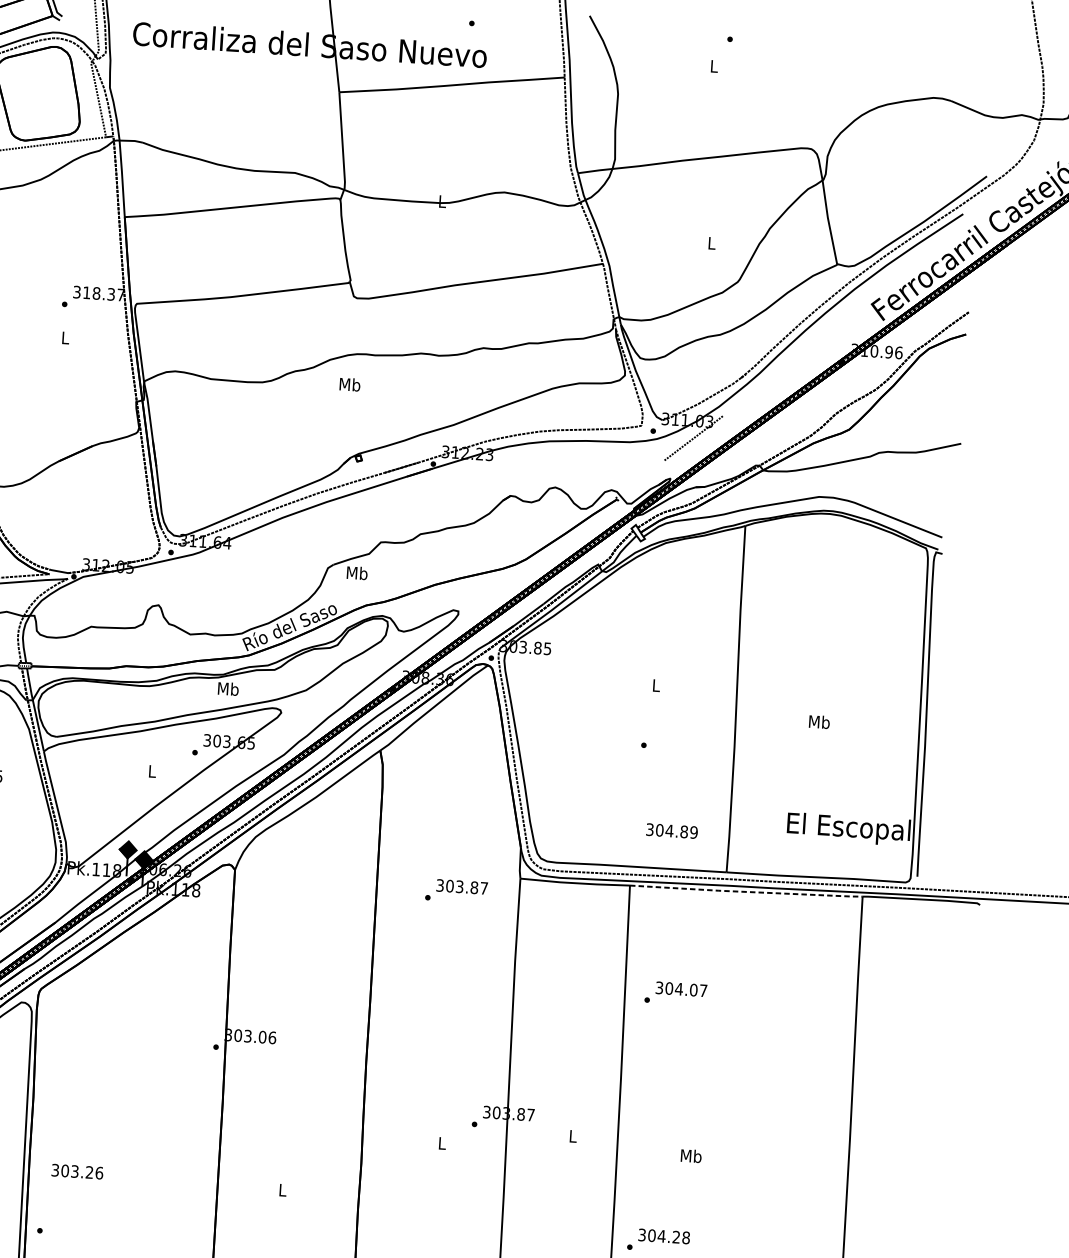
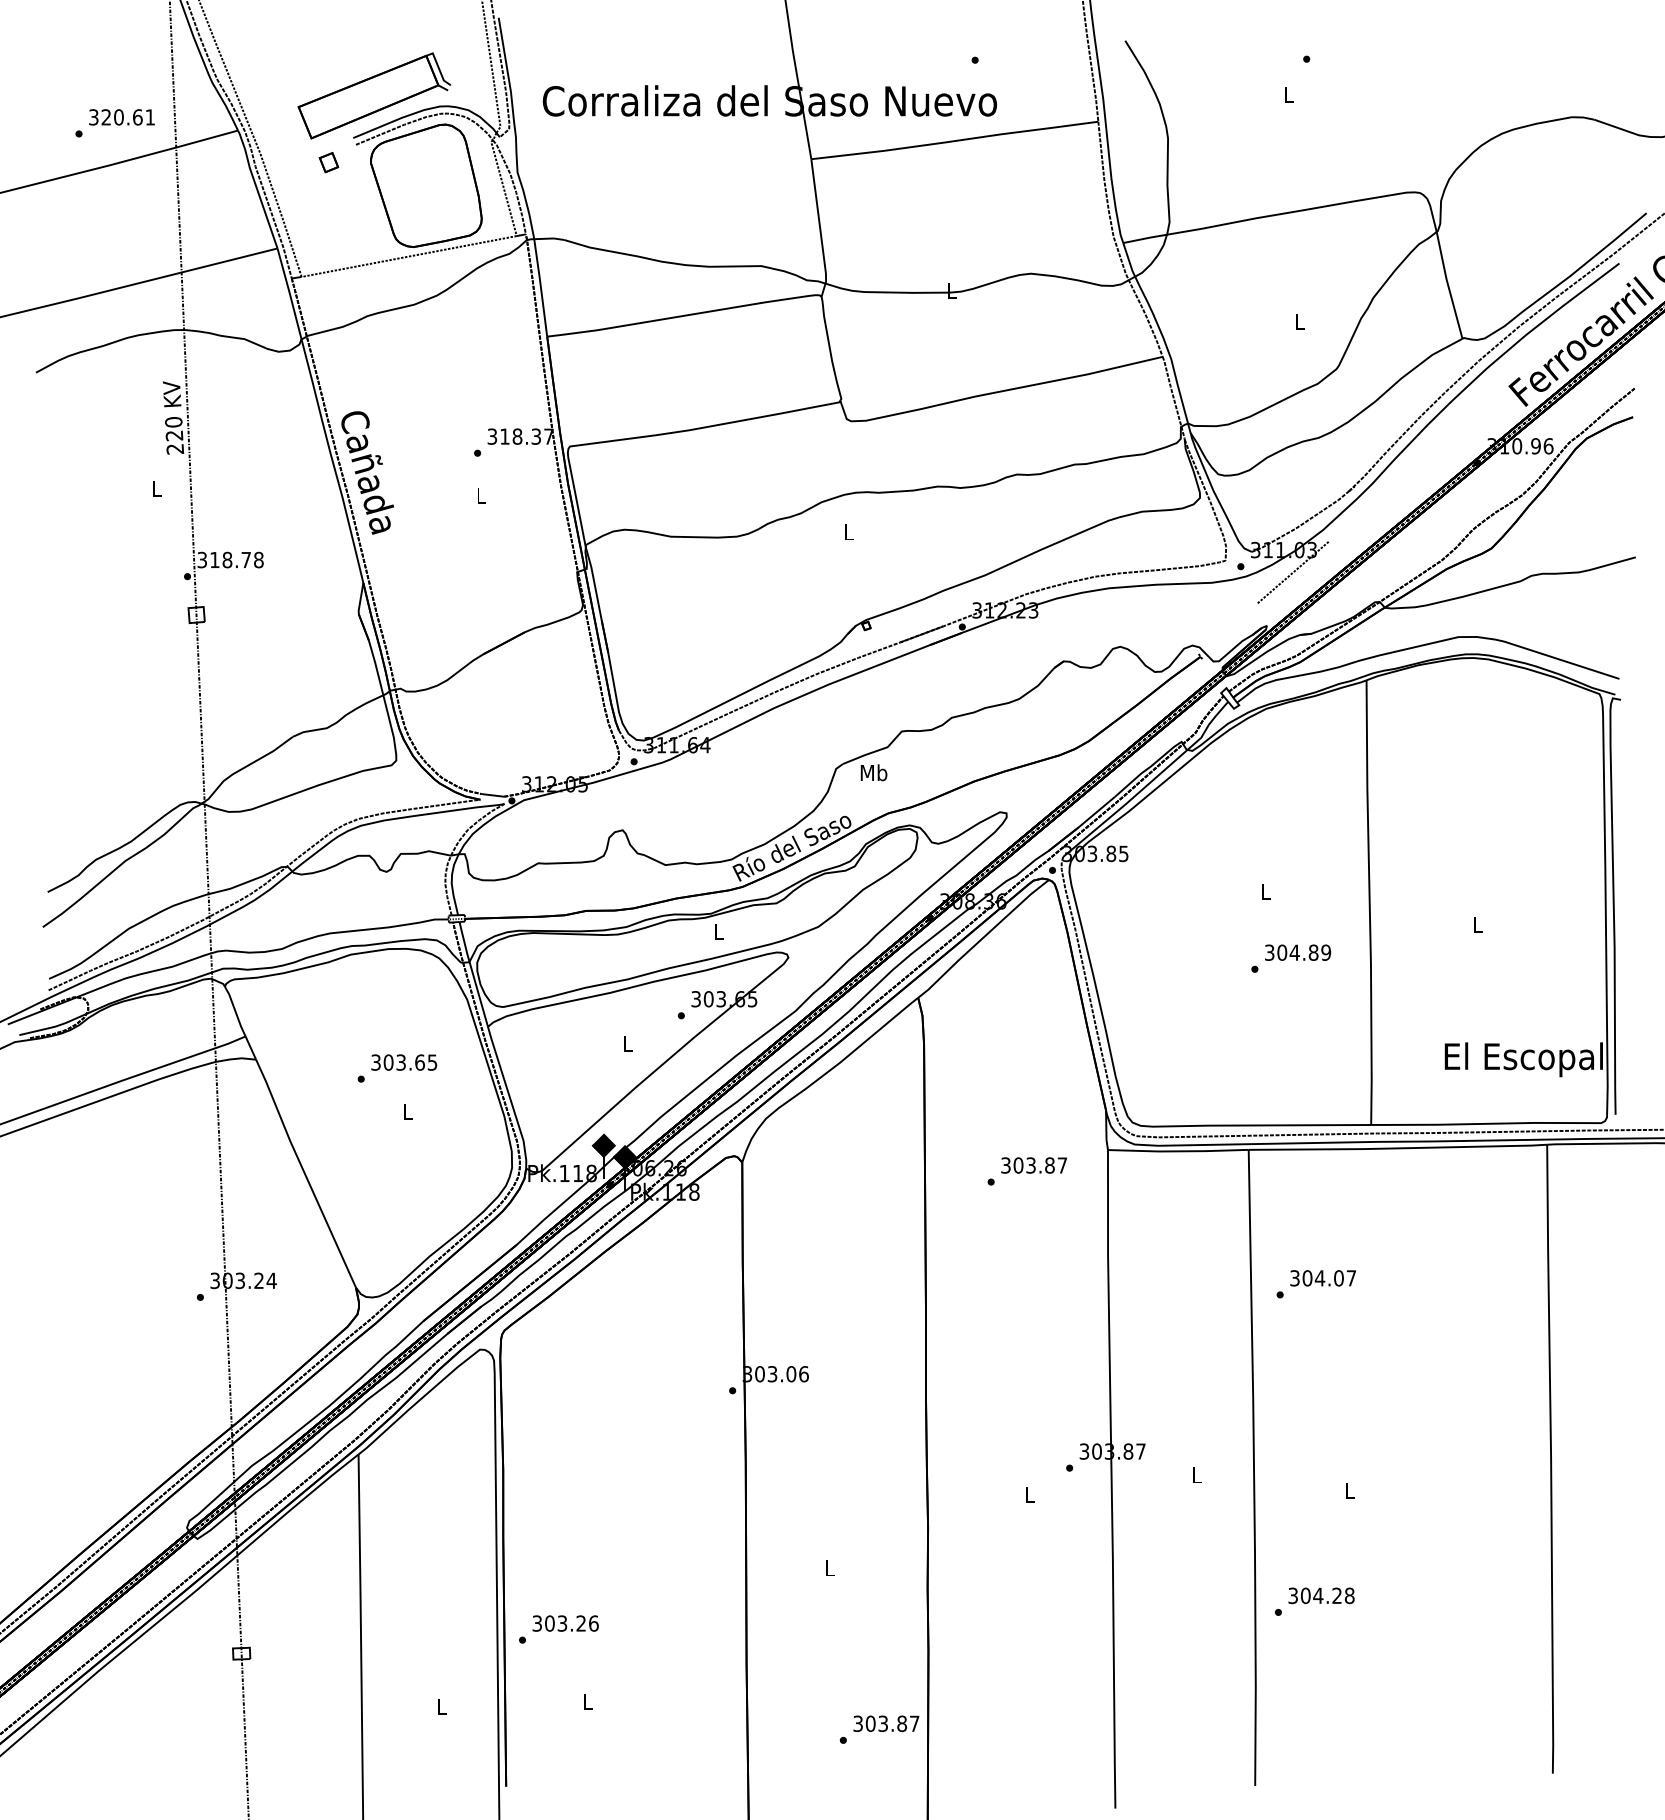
text: (350, 384) -> (849, 531), Mb -> L
text: (228, 688) -> (718, 931), Mb -> L
text: (819, 721) -> (1477, 924), Mb -> L
text: (672, 830) -> (1298, 952), moved
line: (745, 892) -> (1397, 1148), dashed -> solid
text: (691, 1155) -> (1349, 1490), Mb -> L
text: (77, 1171) -> (565, 1623), moved

